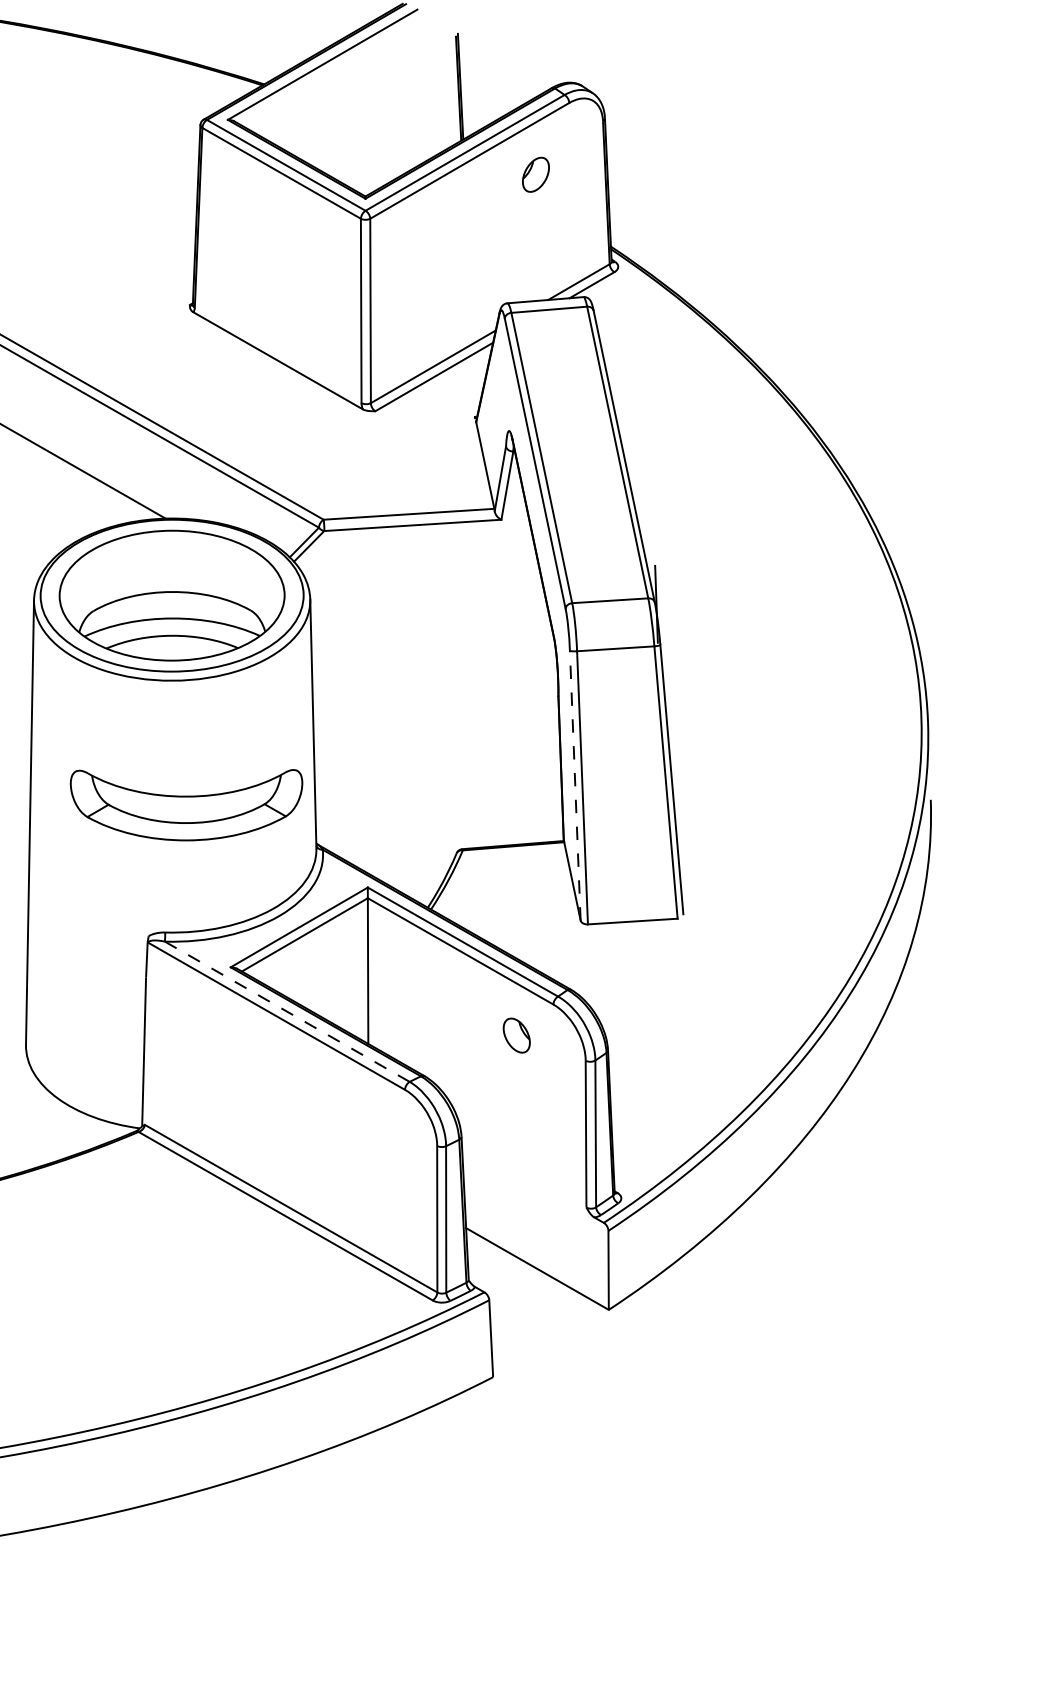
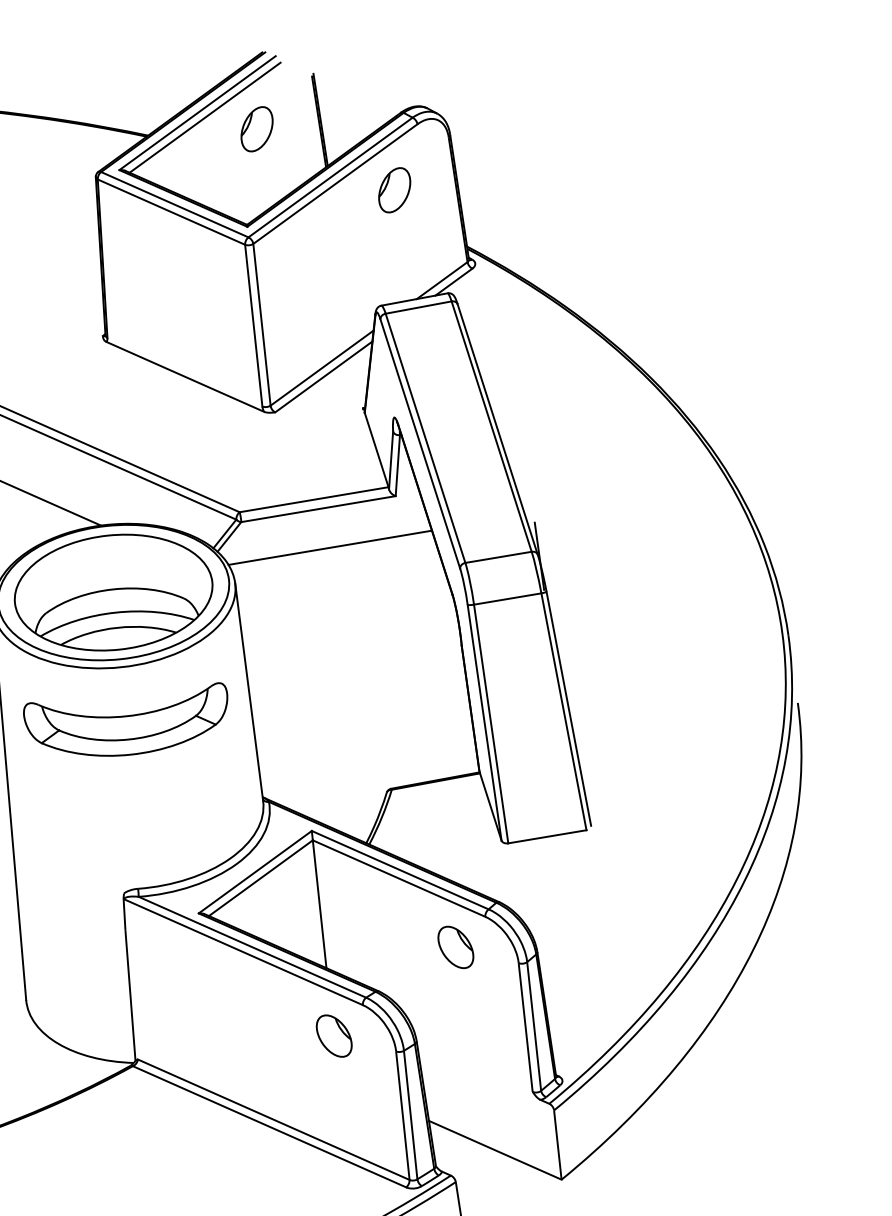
line: (330, 70) -> (205, 117), added
part: (387, 89) -> (256, 128), added
part: (535, 174) -> (394, 190), size x1.43
line: (421, 569) -> (330, 547), added
line: (575, 785) -> (484, 722), dashed -> solid
part: (186, 805) -> (127, 724), moved
line: (287, 1012) -> (252, 947), dashed -> solid
part: (516, 1035) -> (455, 947), size x1.43
part: (368, 1121) -> (333, 1036), added

